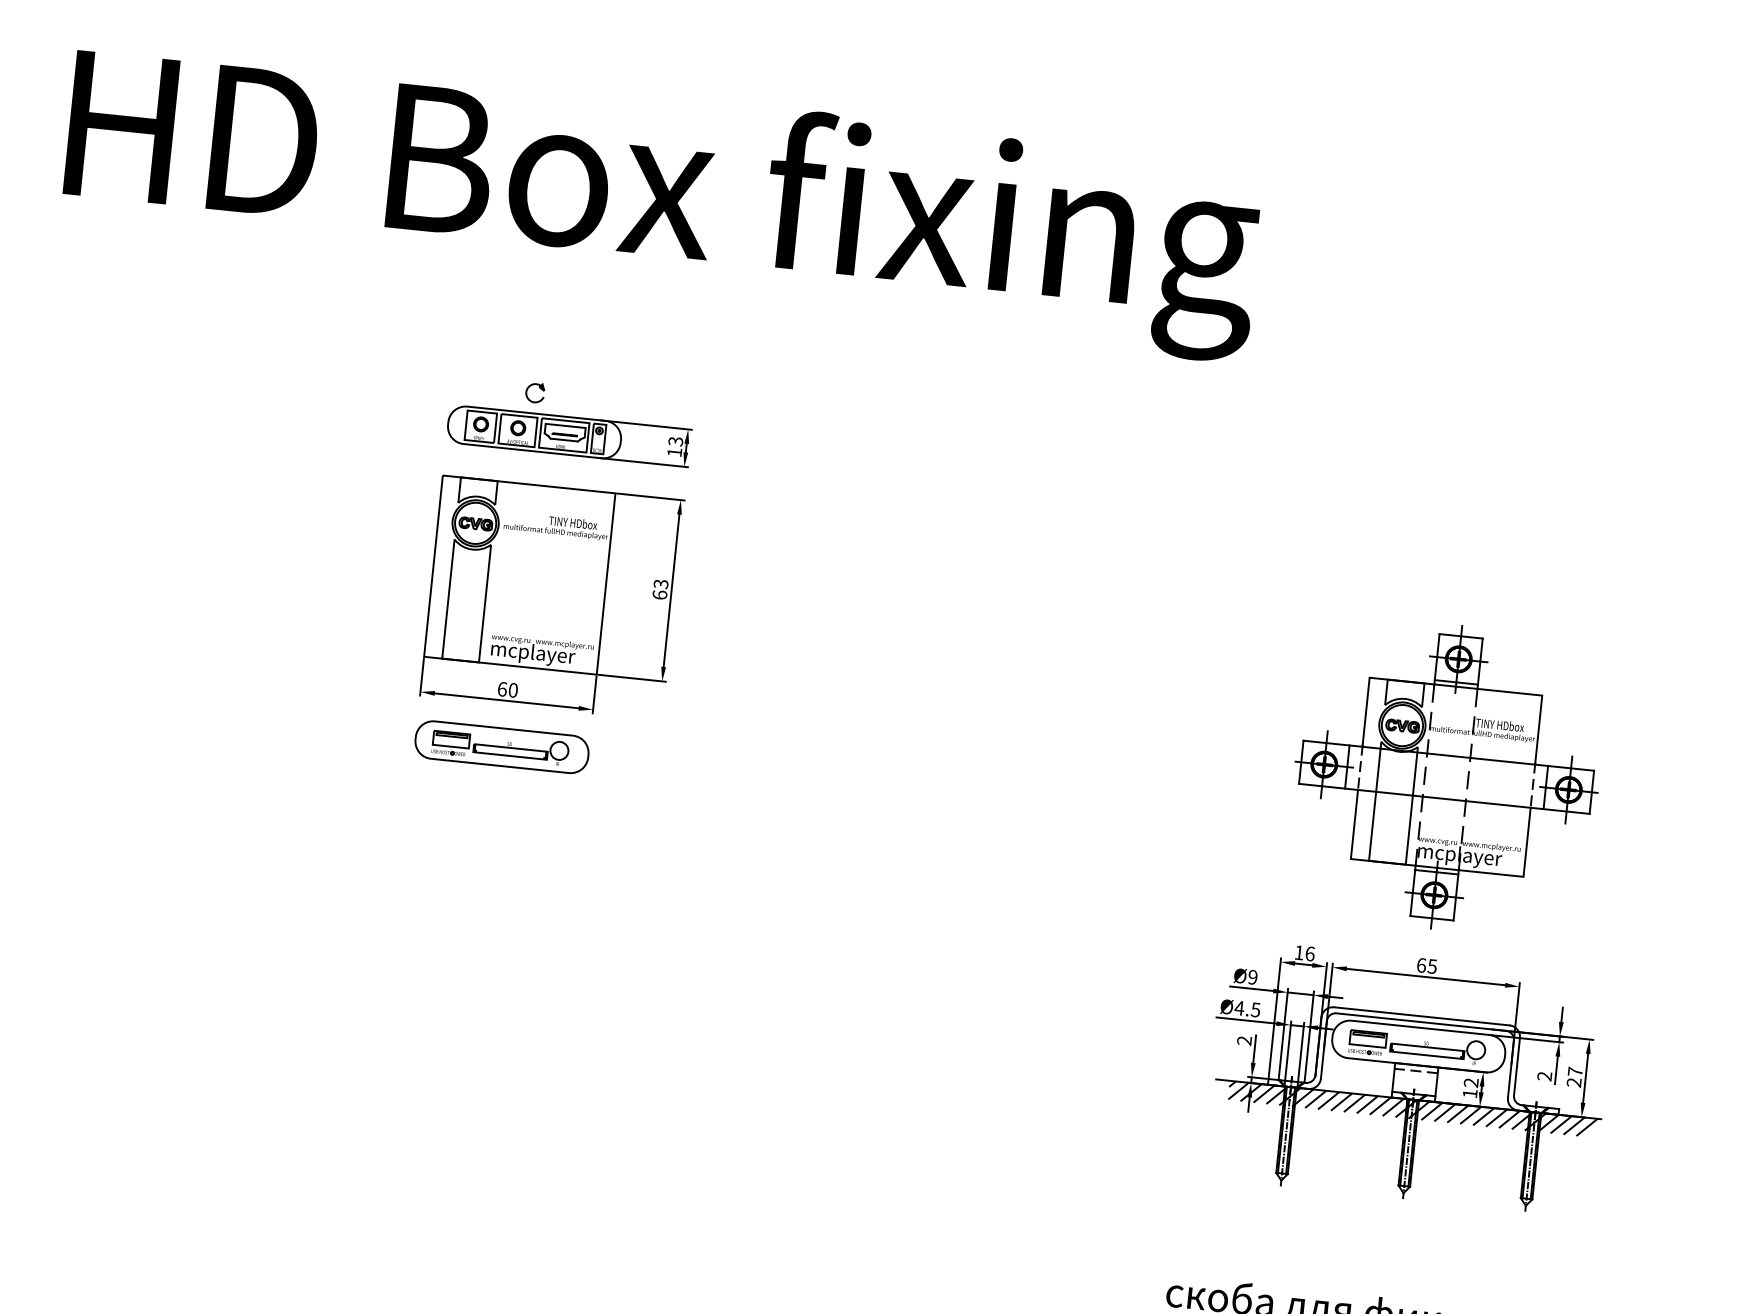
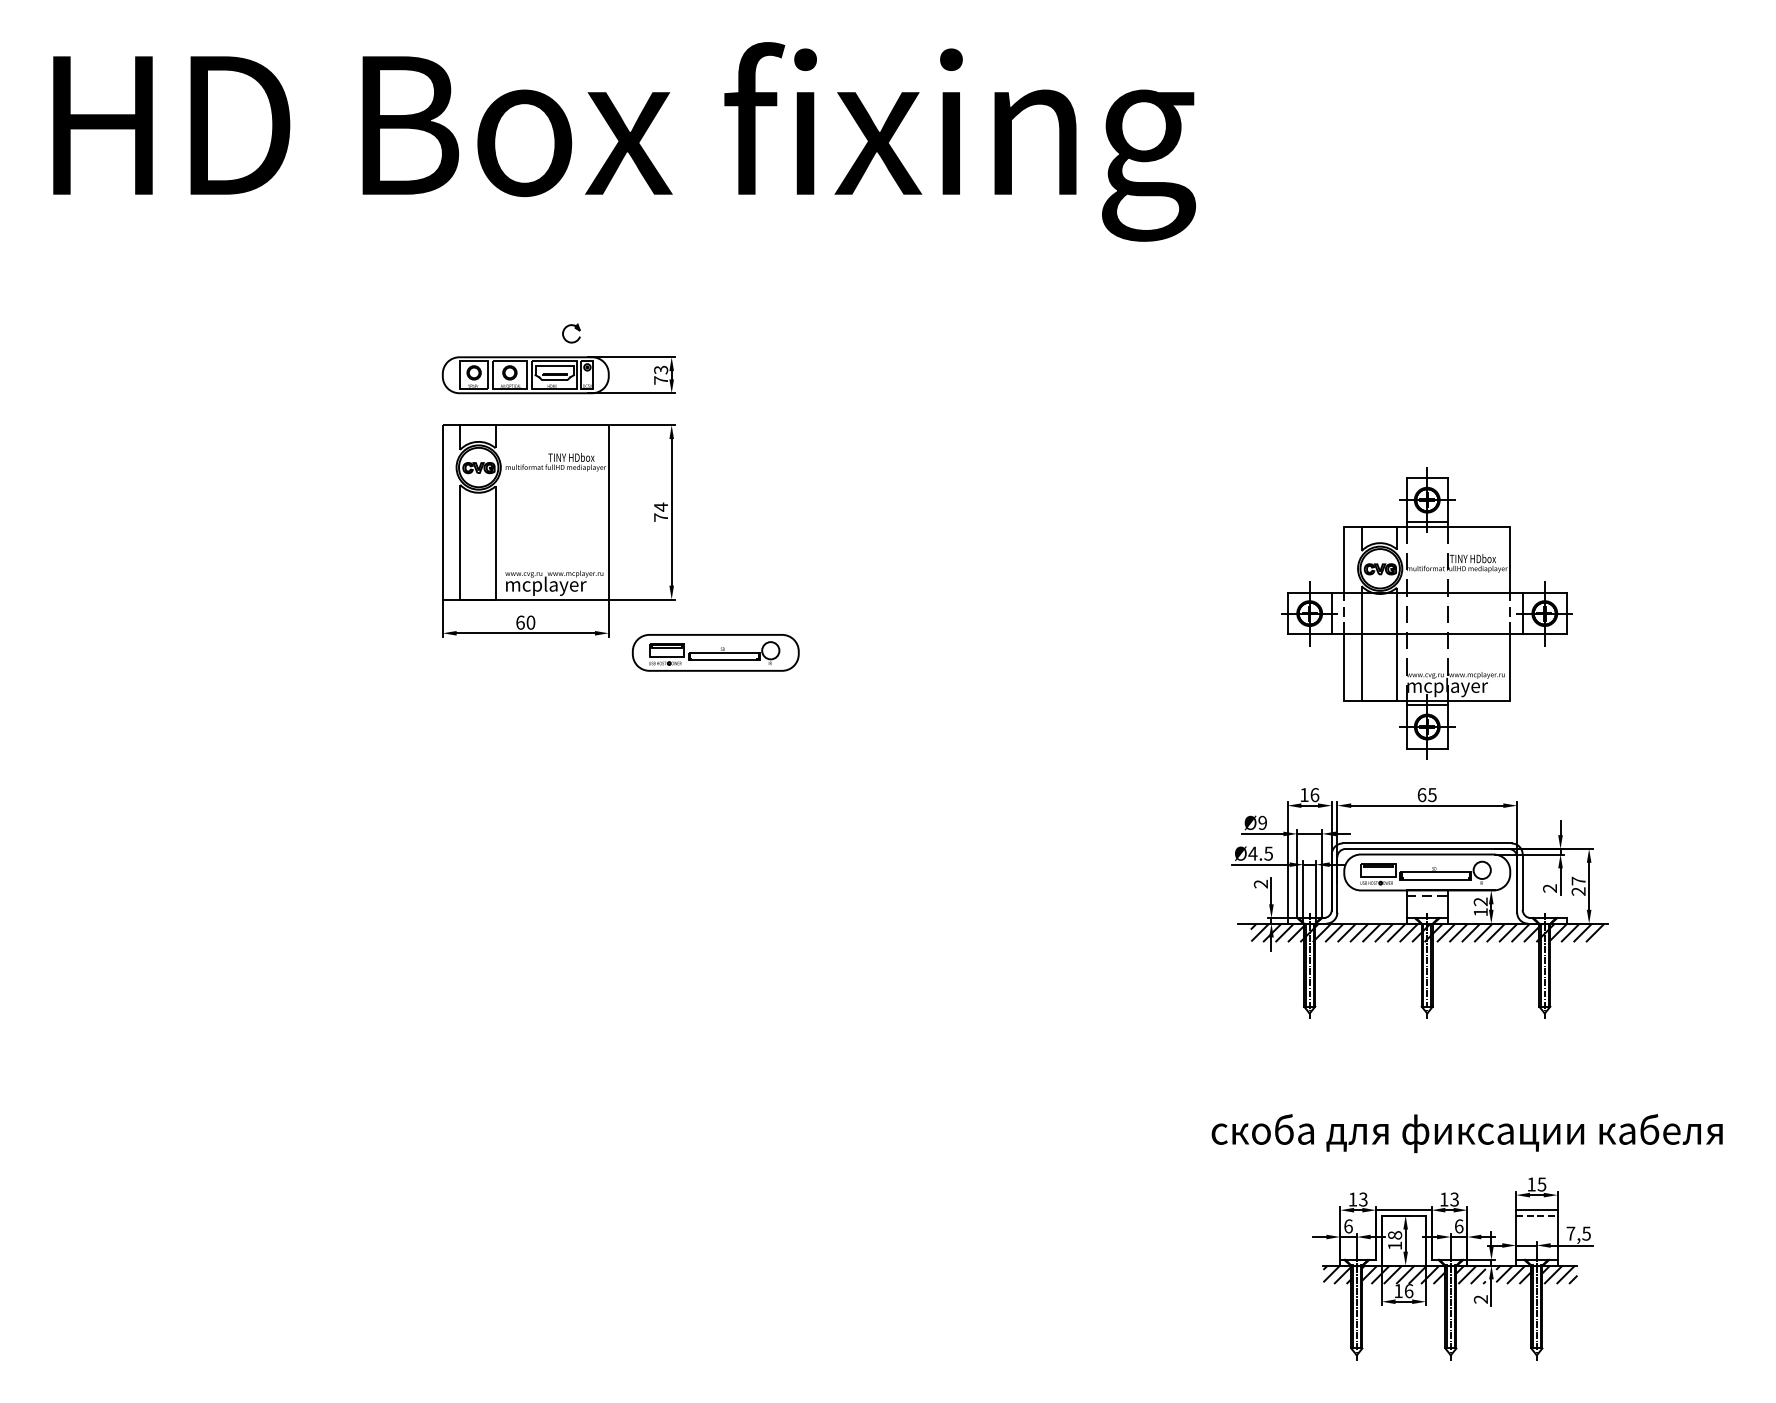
part: (535, 392) -> (571, 333), moved
text: (674, 452) -> (660, 380), 13 -> 73
text: (661, 588) -> (661, 511), 63 -> 74
part: (501, 746) -> (715, 652), moved

